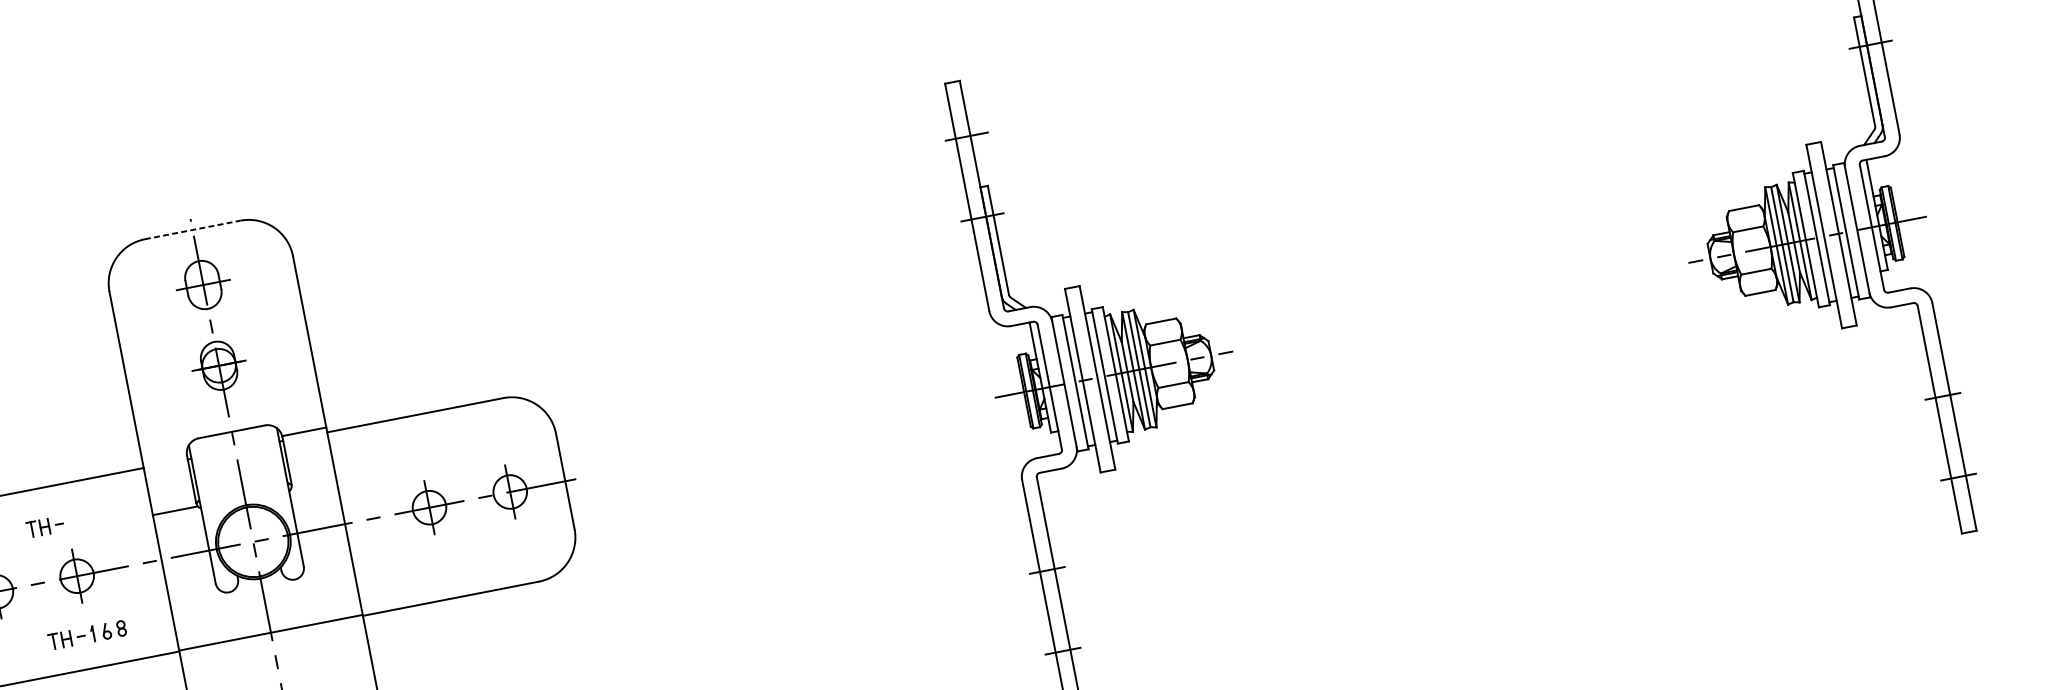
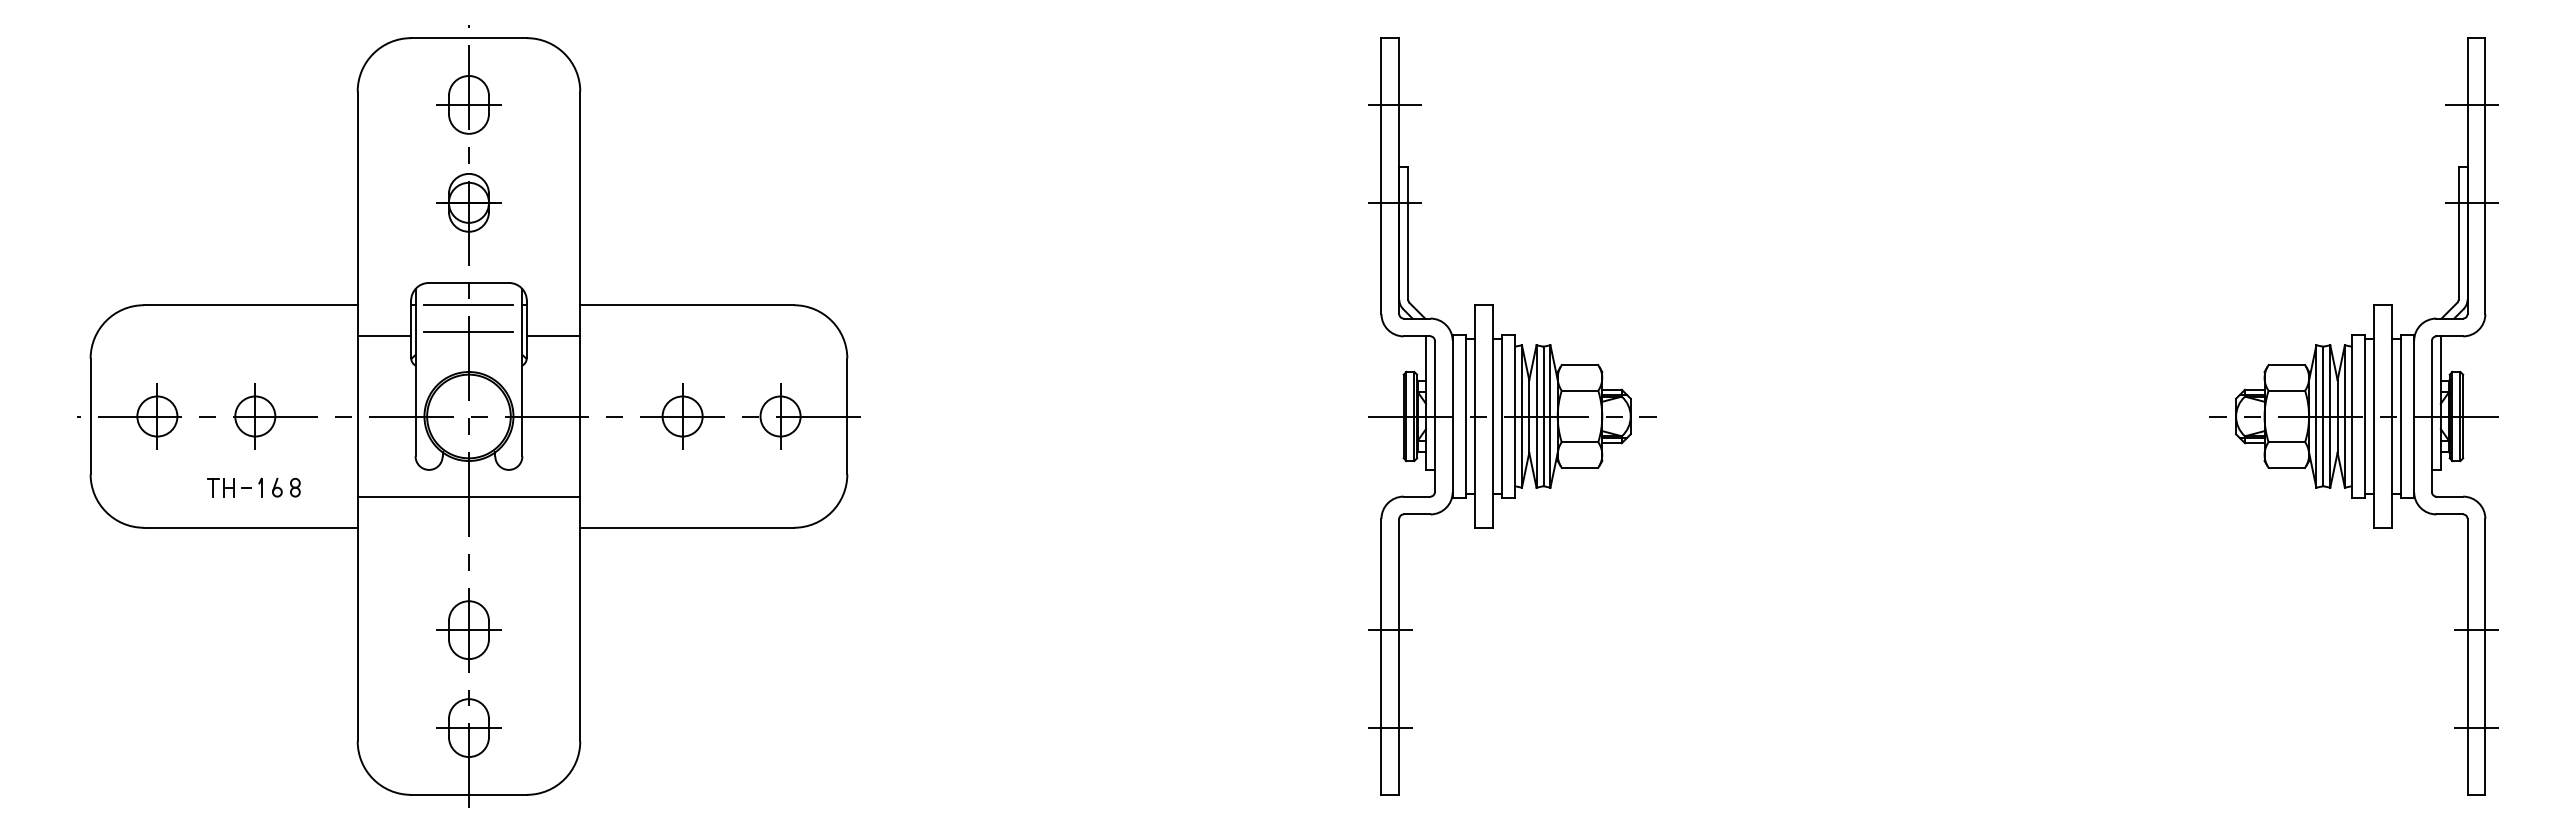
line: (192, 230) -> (468, 38), dashed -> solid
line: (304, 431) -> (553, 336), moved
line: (235, 450) -> (468, 305), added
line: (239, 471) -> (468, 331), added
line: (175, 510) -> (384, 336), moved
part: (45, 526) -> (229, 351), removed
line: (270, 632) -> (468, 496), moved

